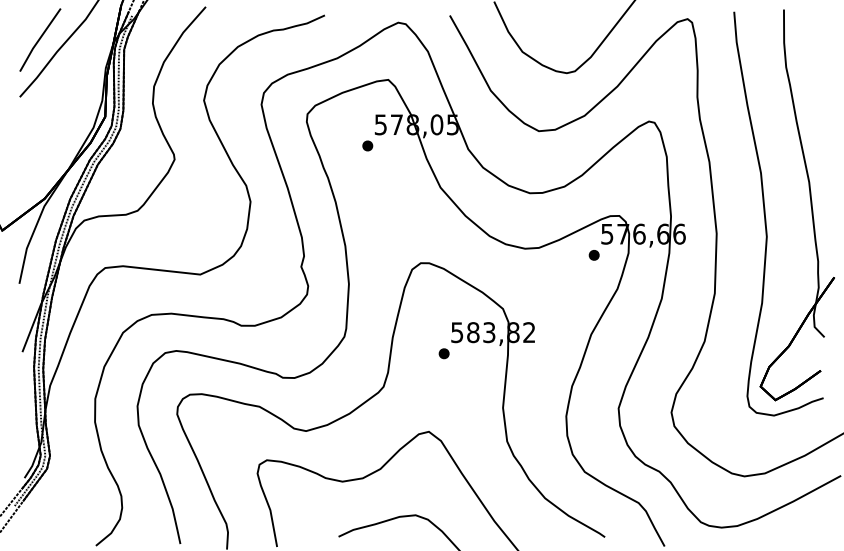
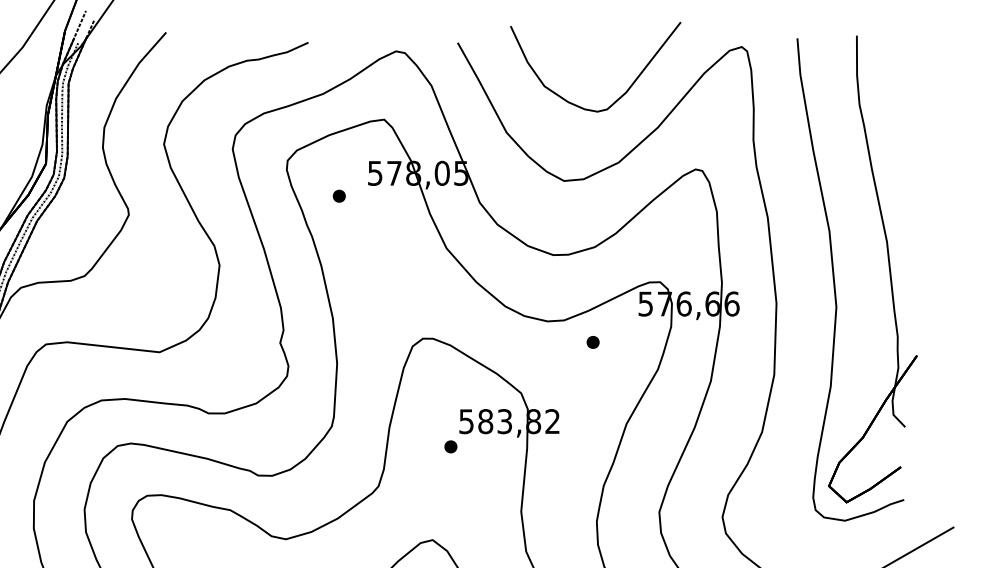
part: (367, 145) -> (339, 195), moved
part: (593, 255) -> (592, 342), moved

